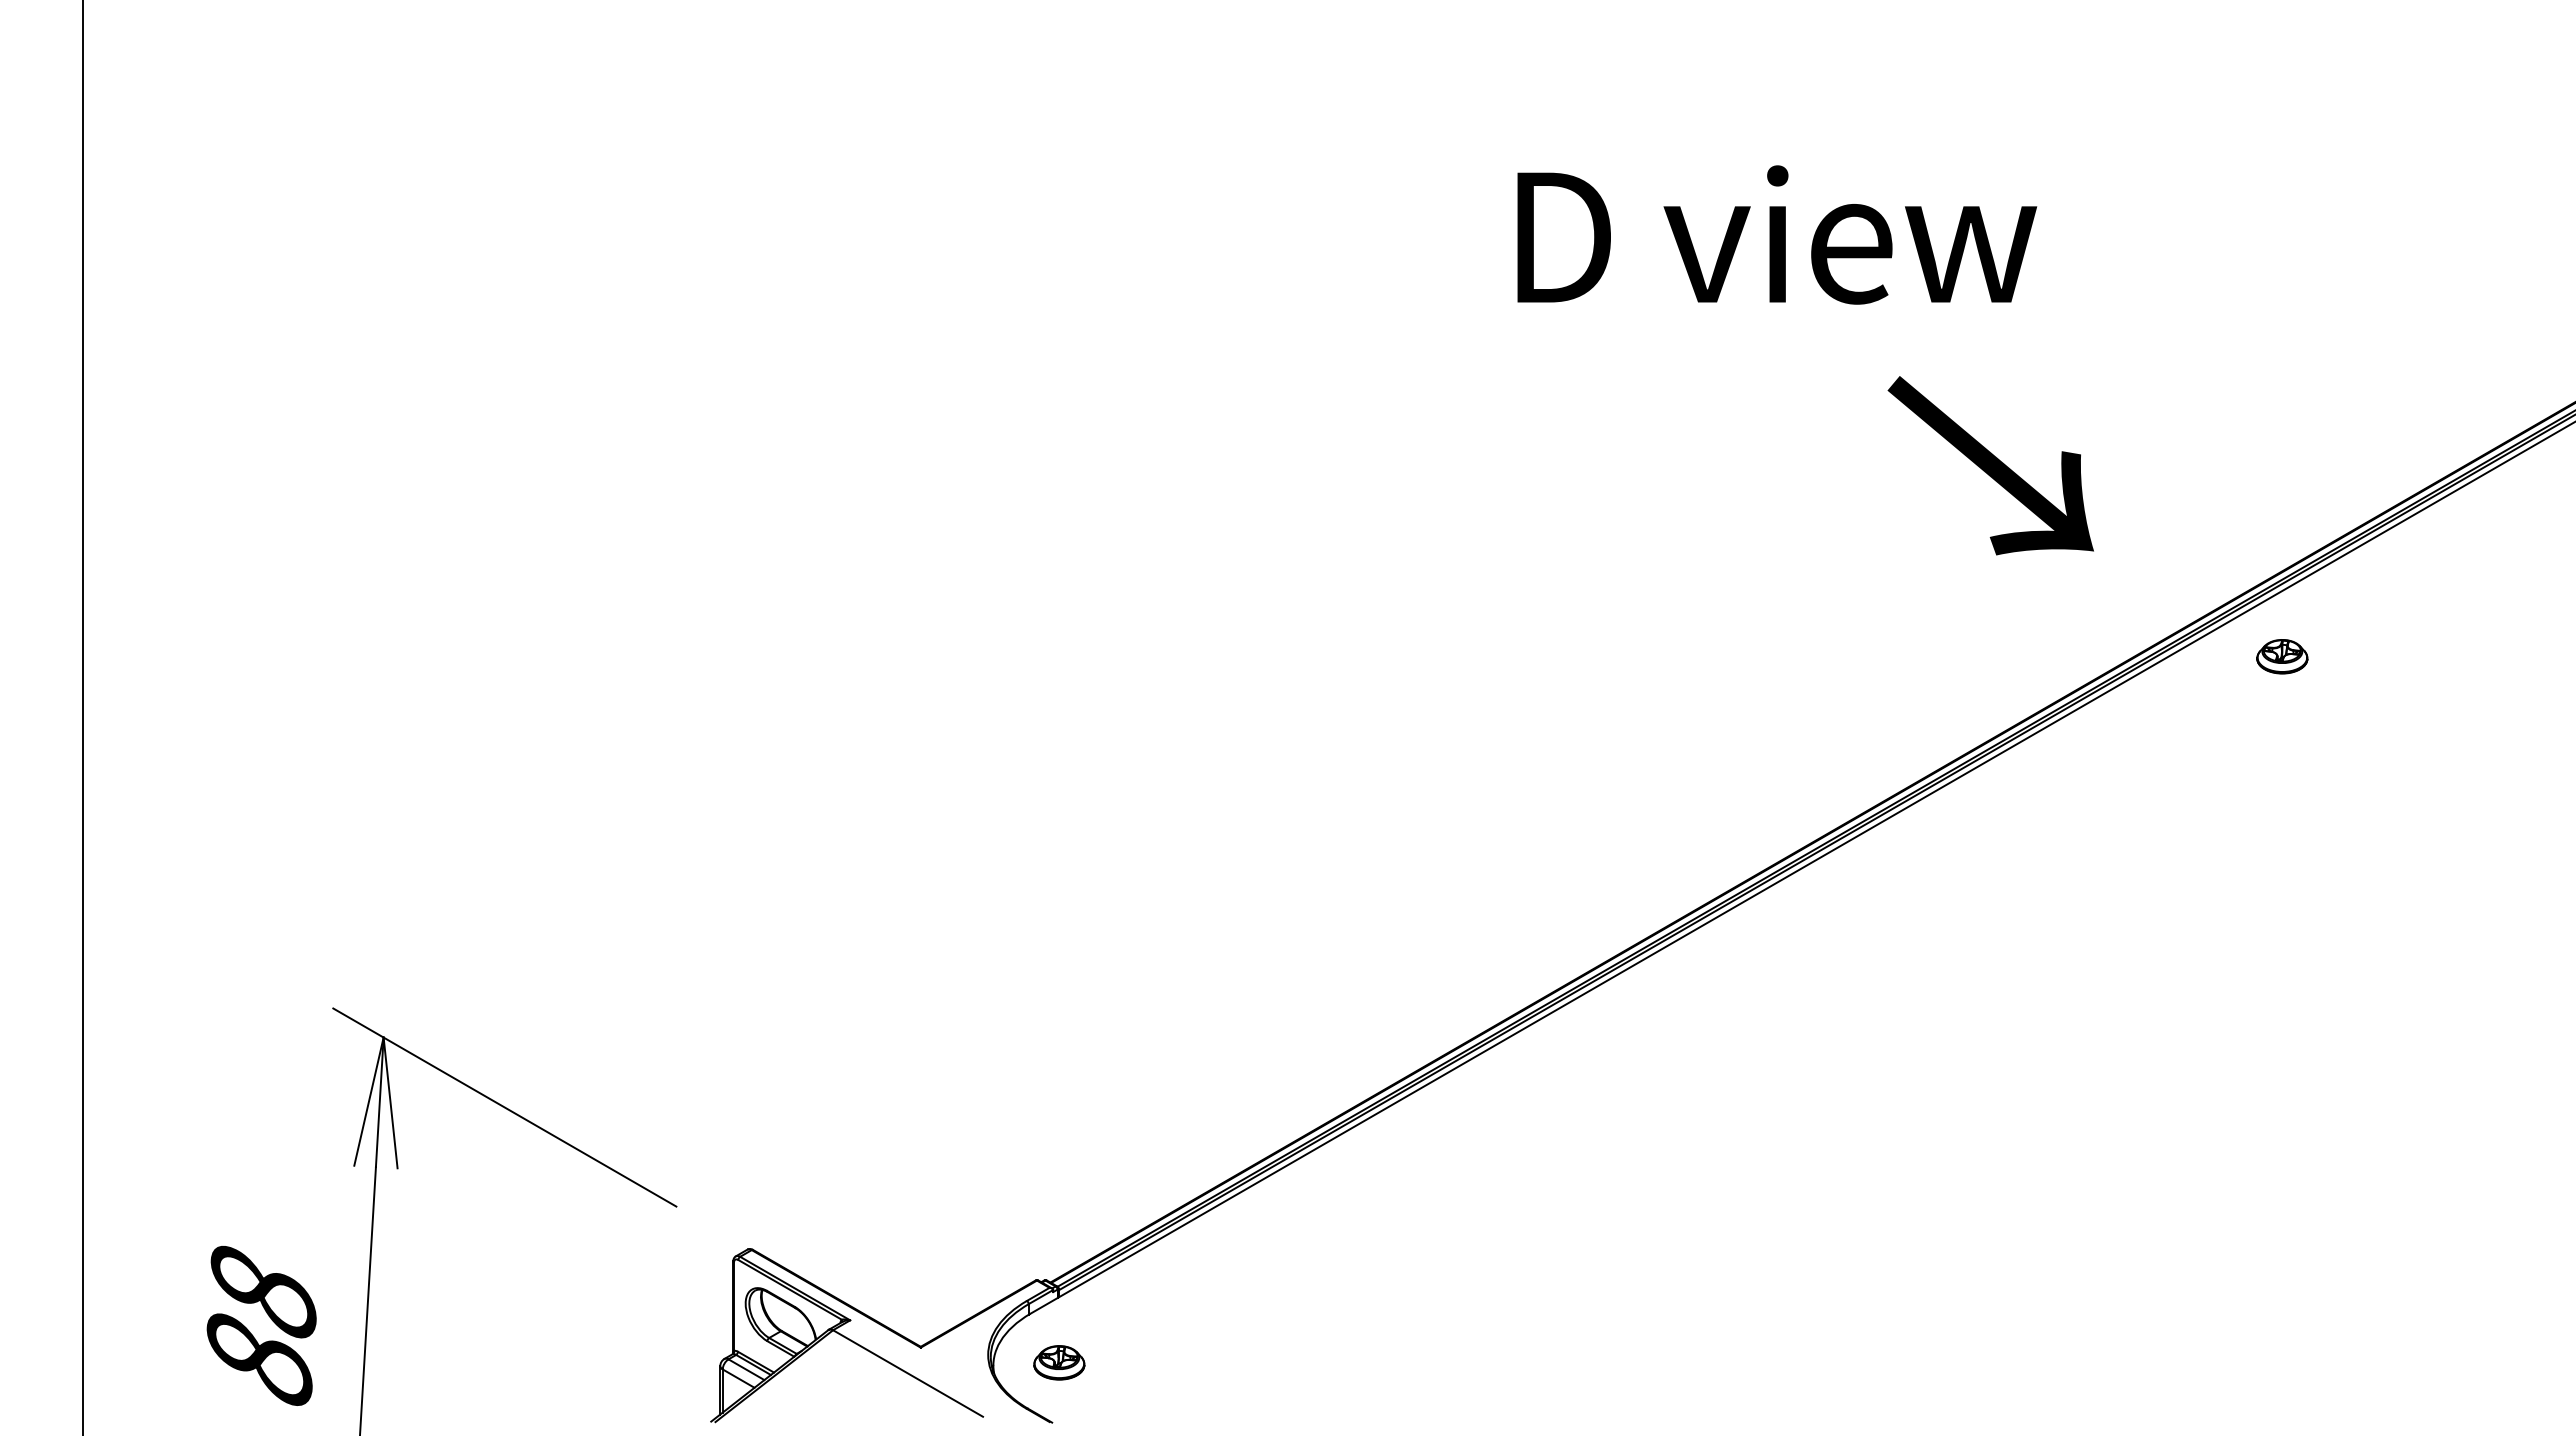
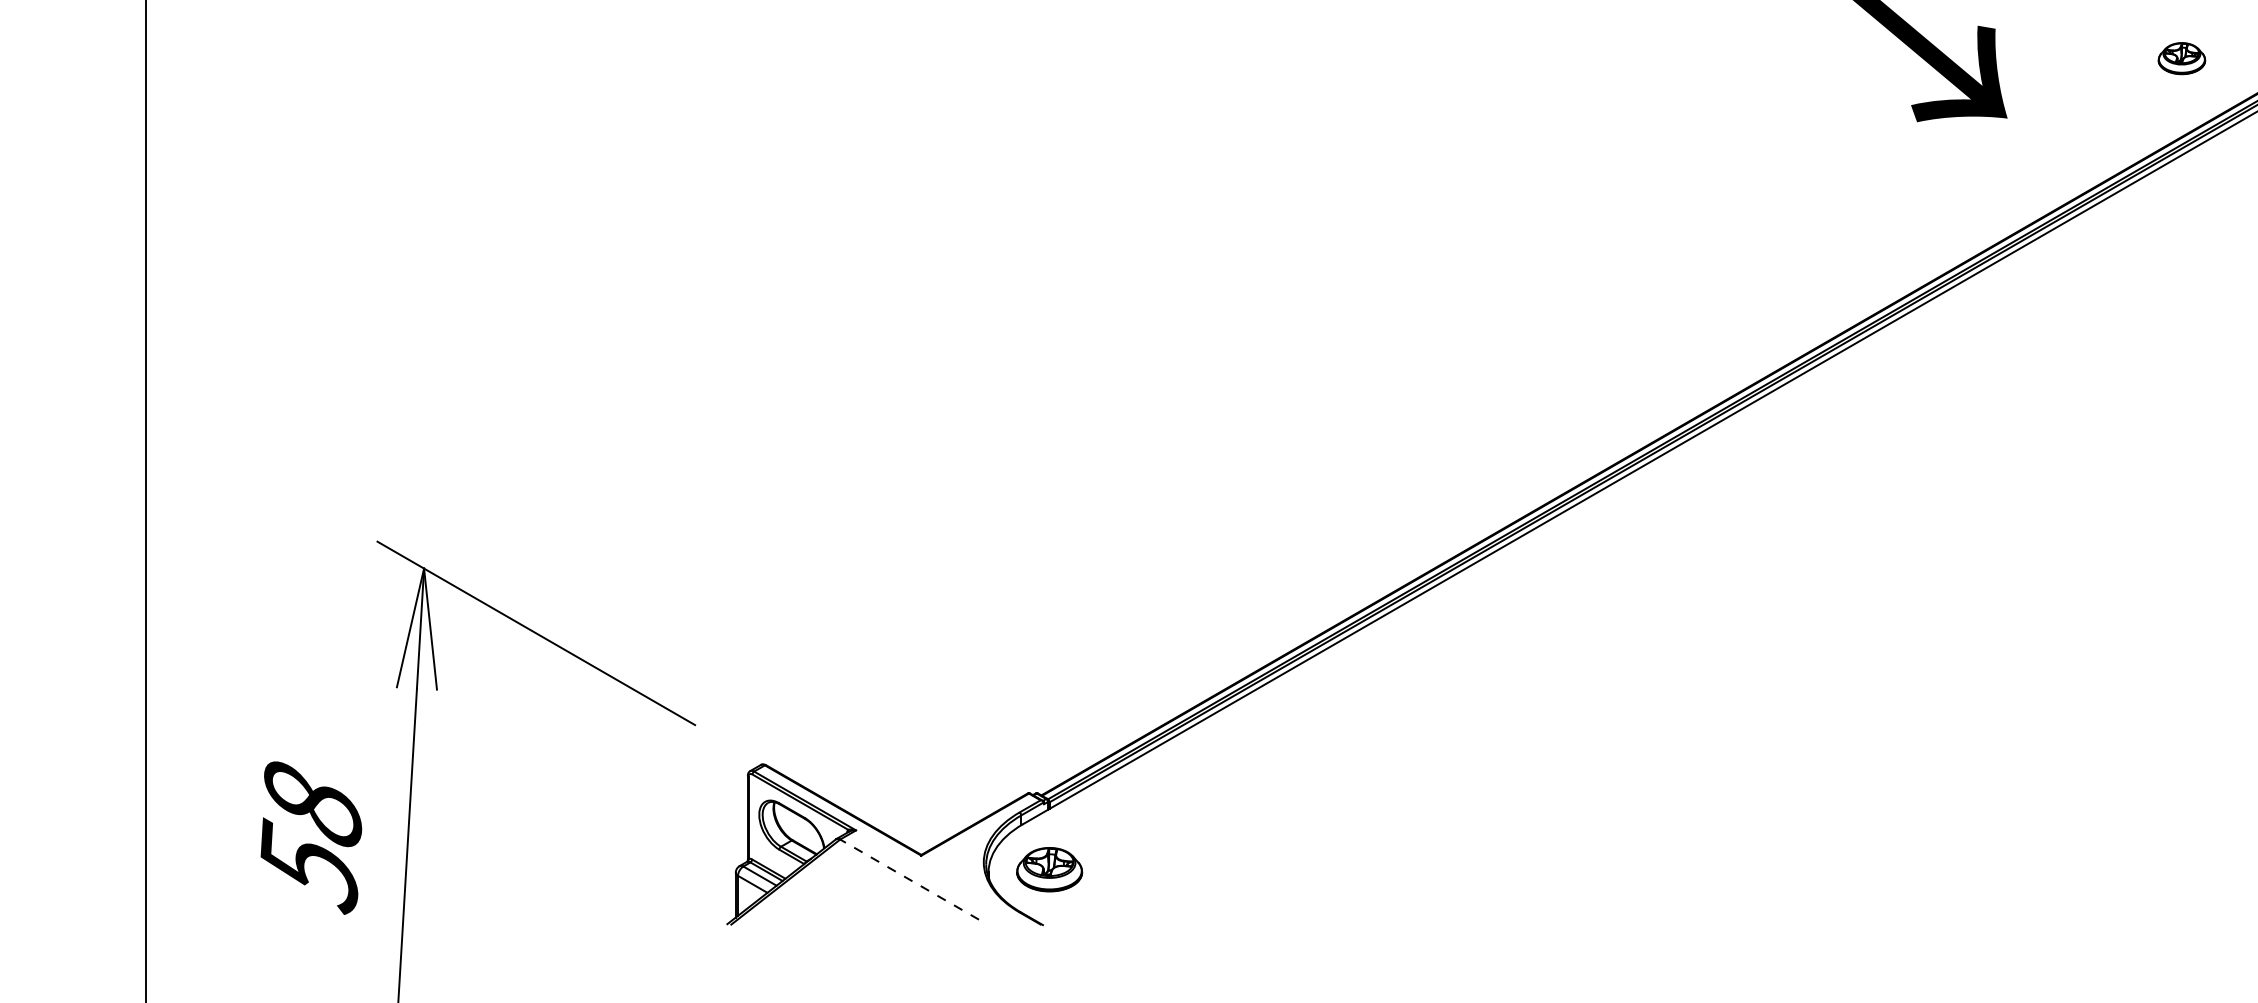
part: (2282, 656) -> (2182, 58), moved
text: (259, 1358) -> (309, 865), 88 -> 58
part: (1059, 1362) -> (1049, 869), size x1.4
line: (908, 1373) -> (910, 879), solid -> dashed

